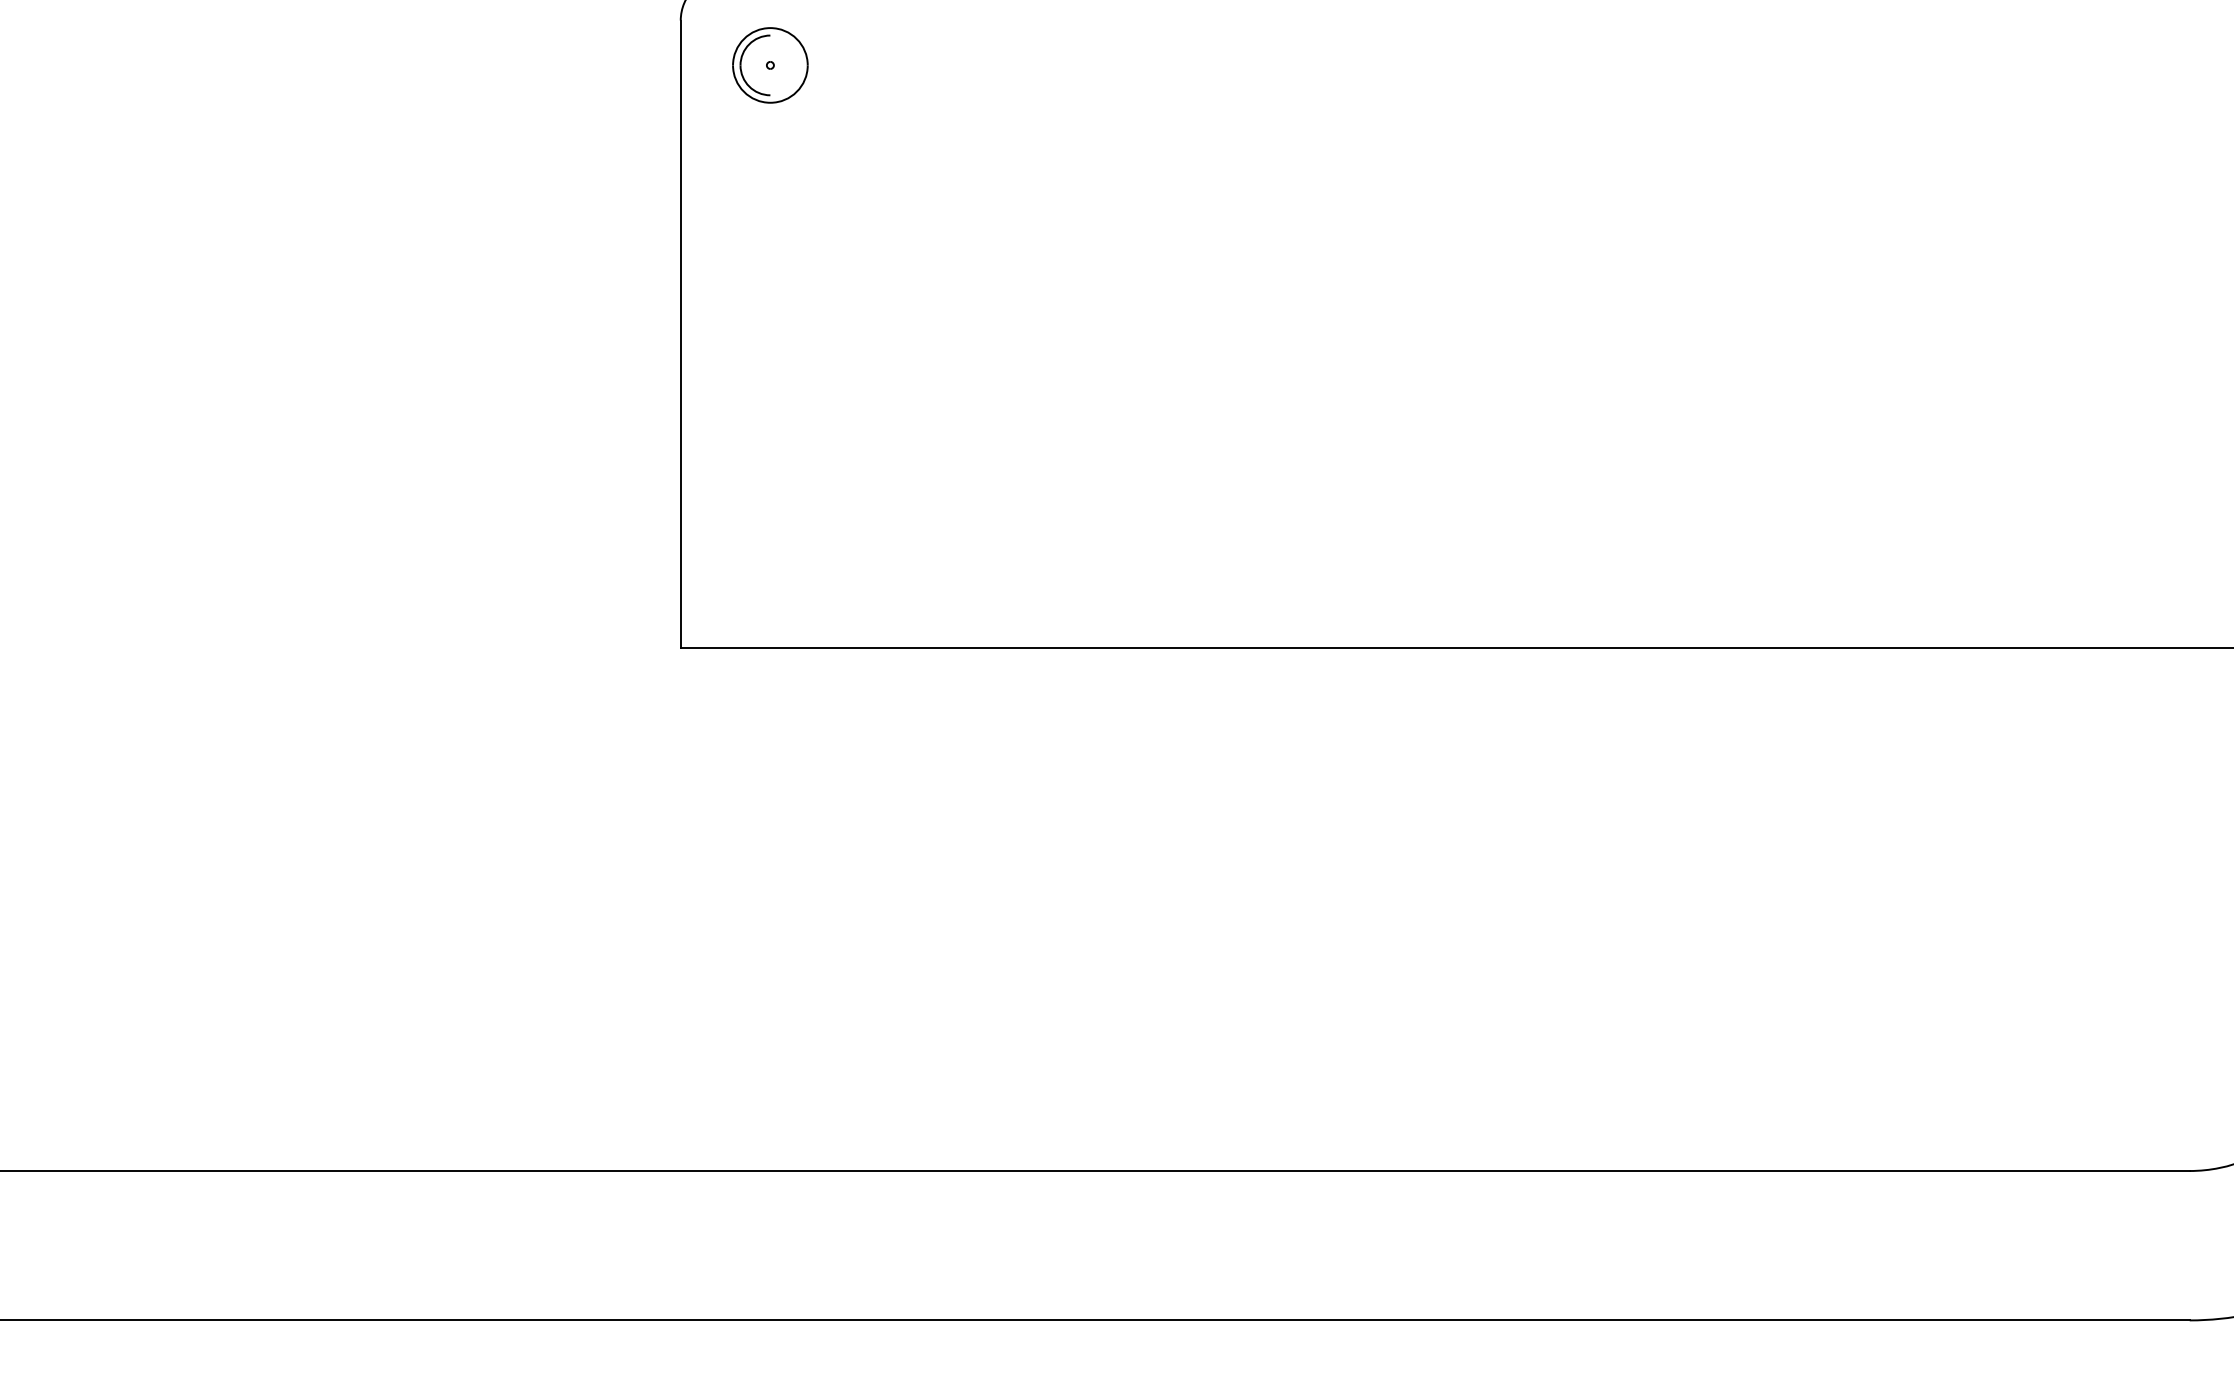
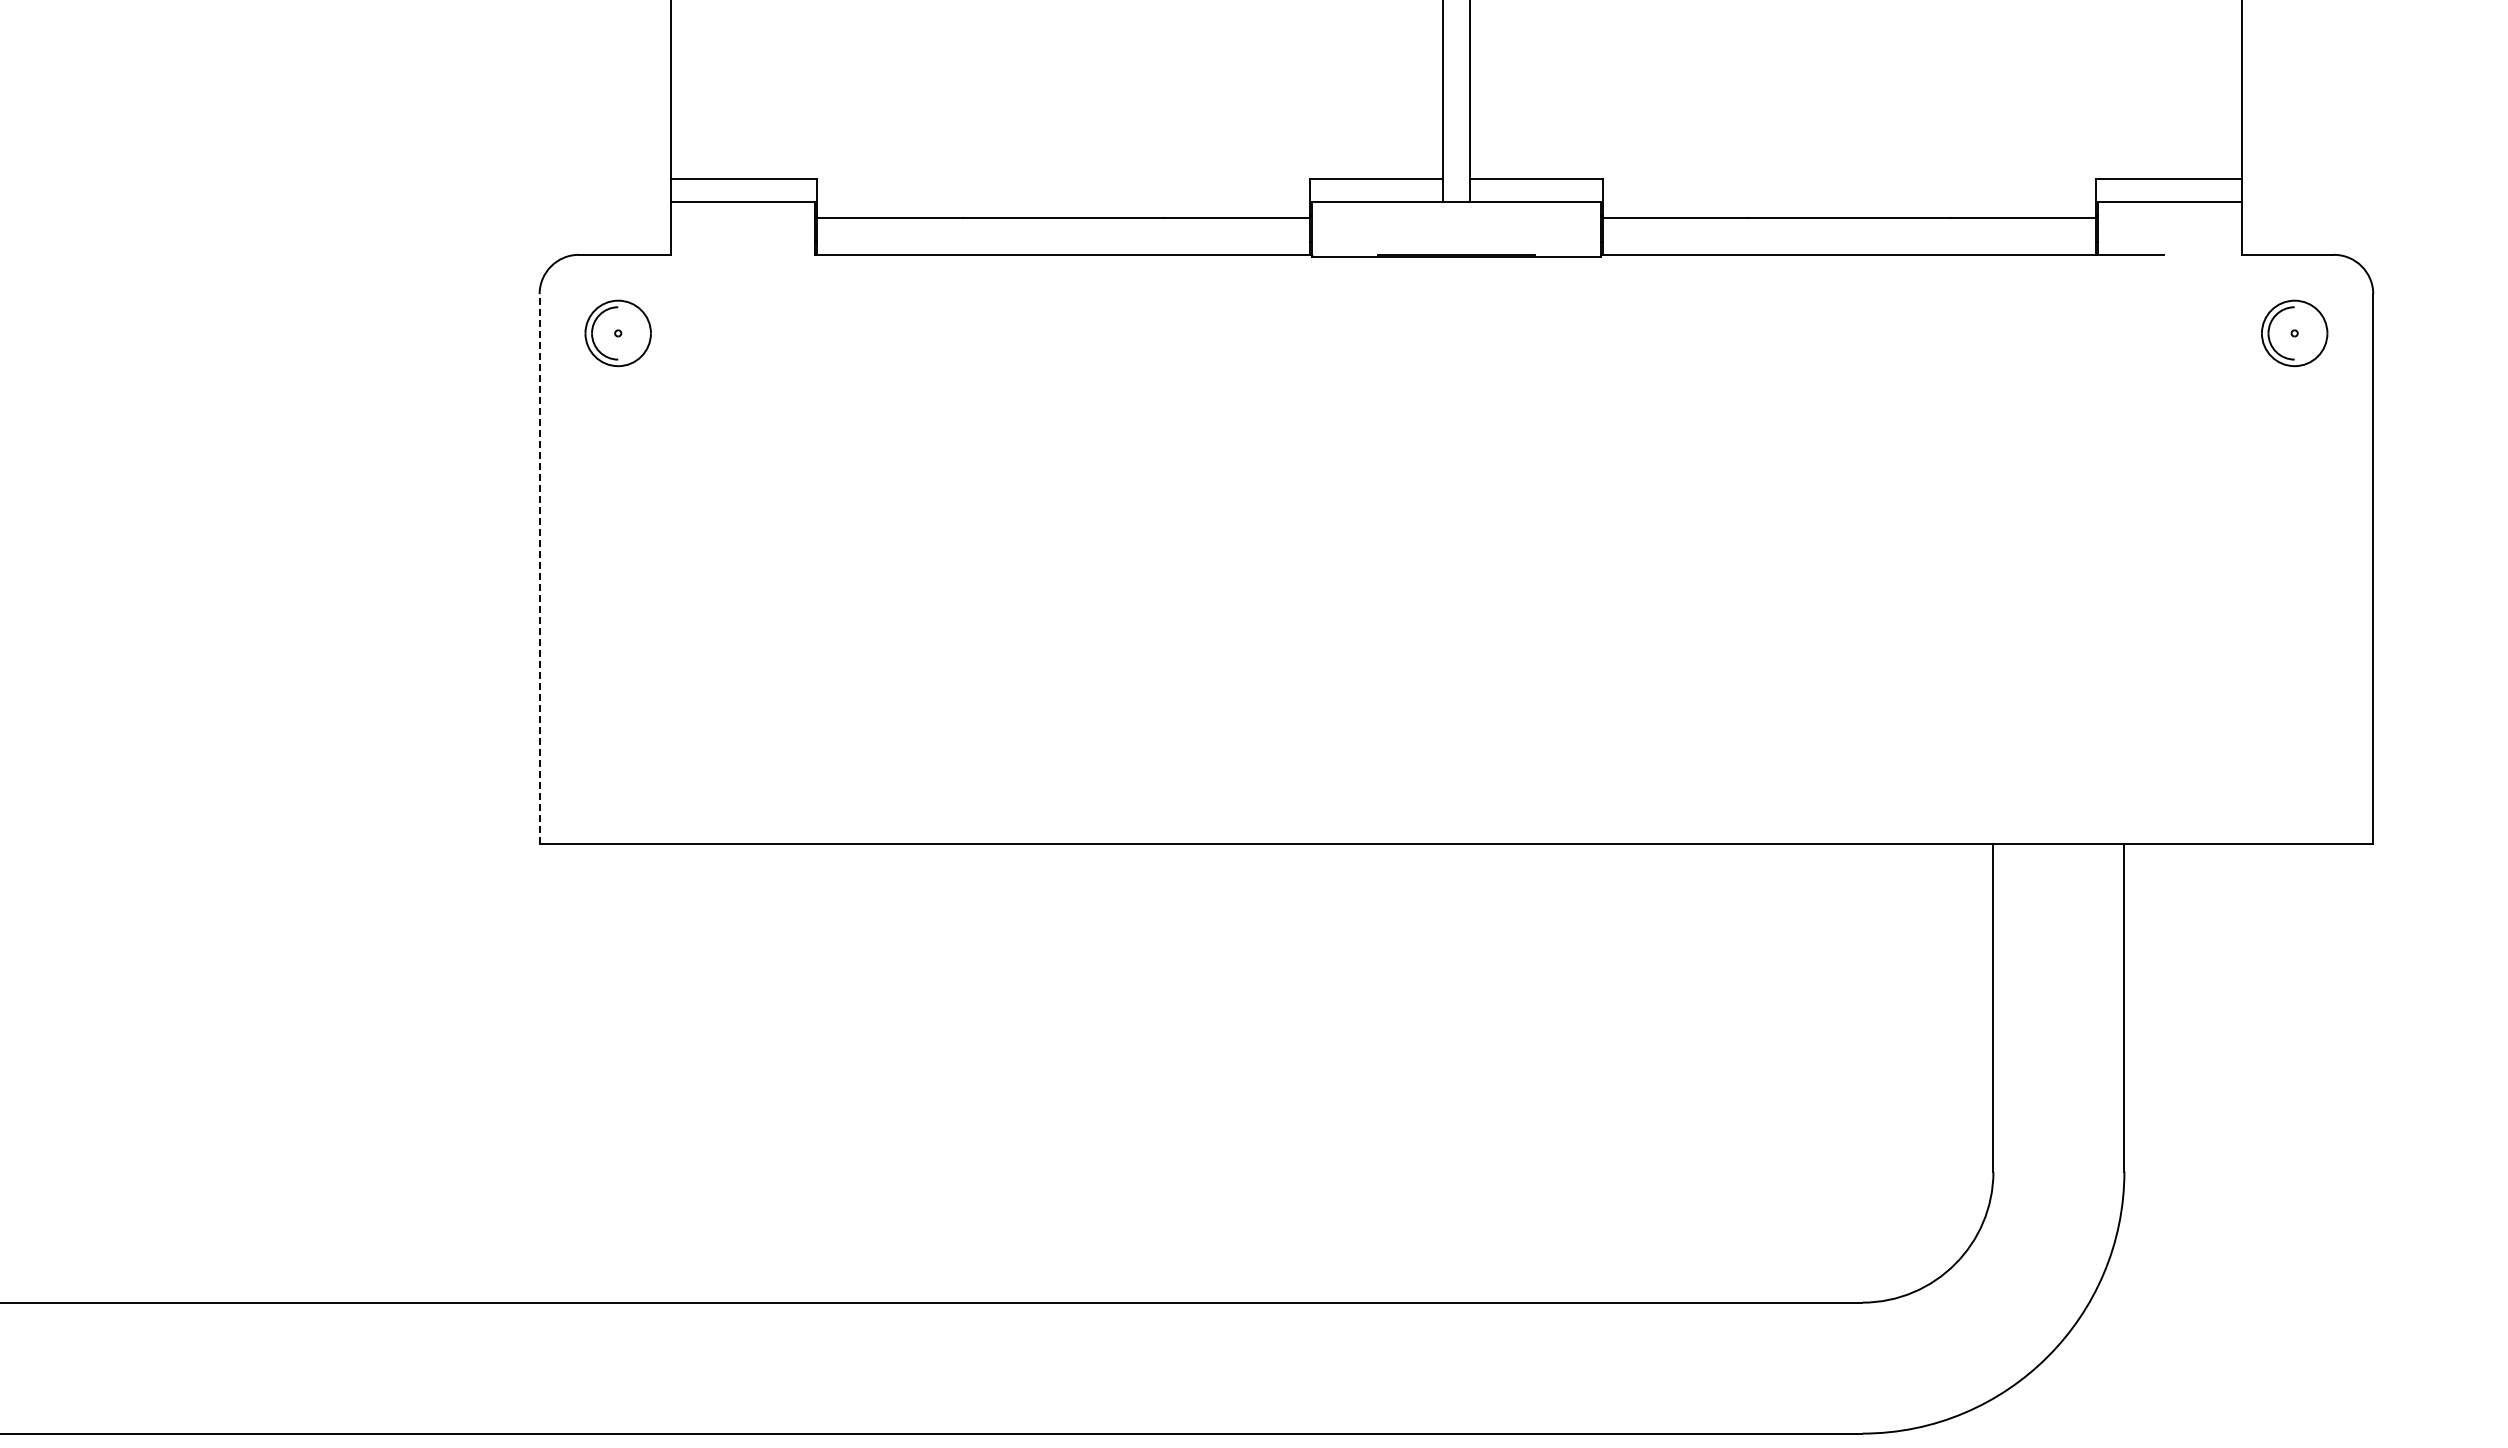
line: (680, 333) -> (539, 568), solid -> dashed

